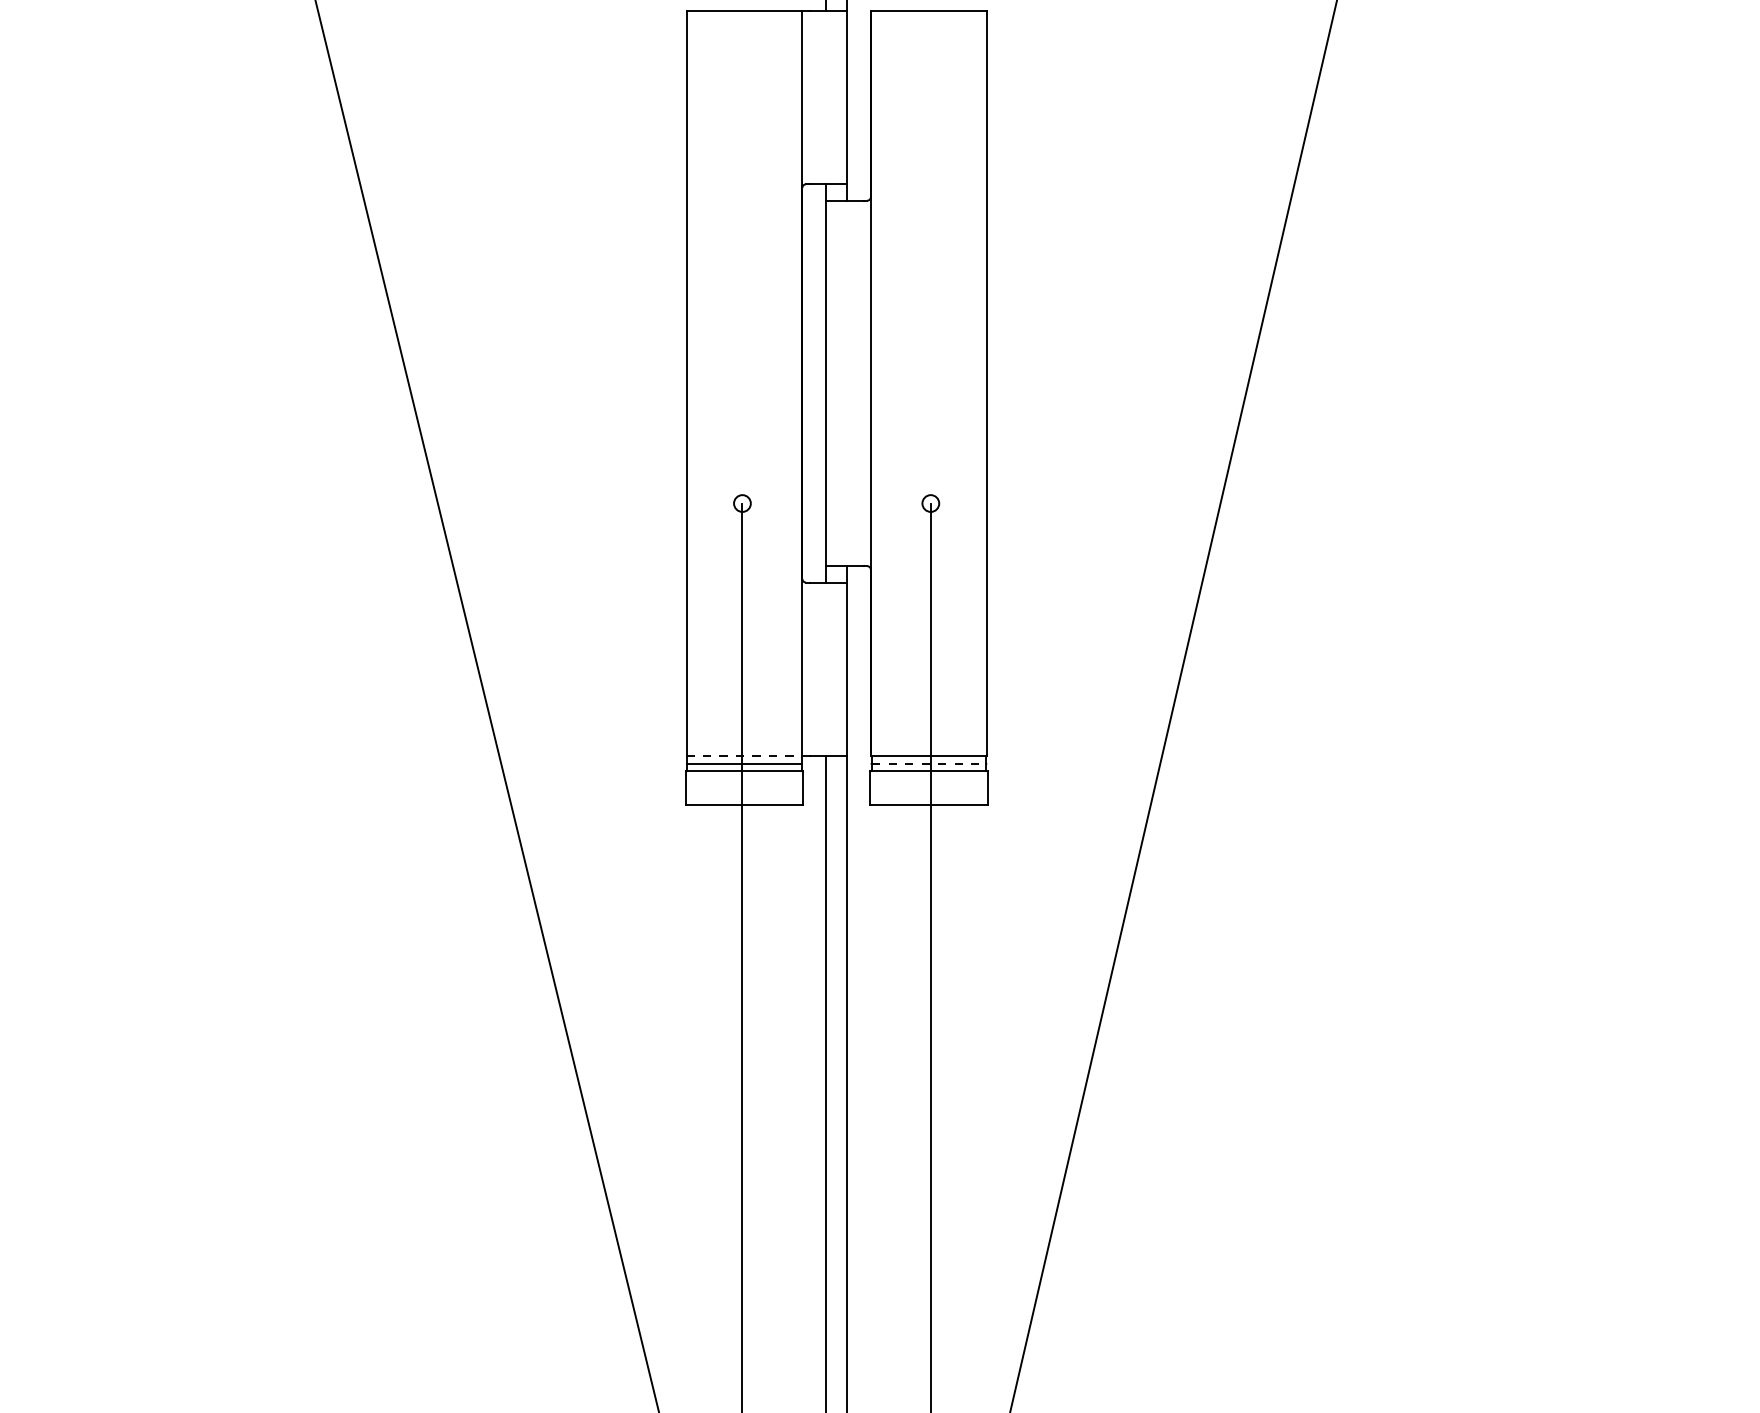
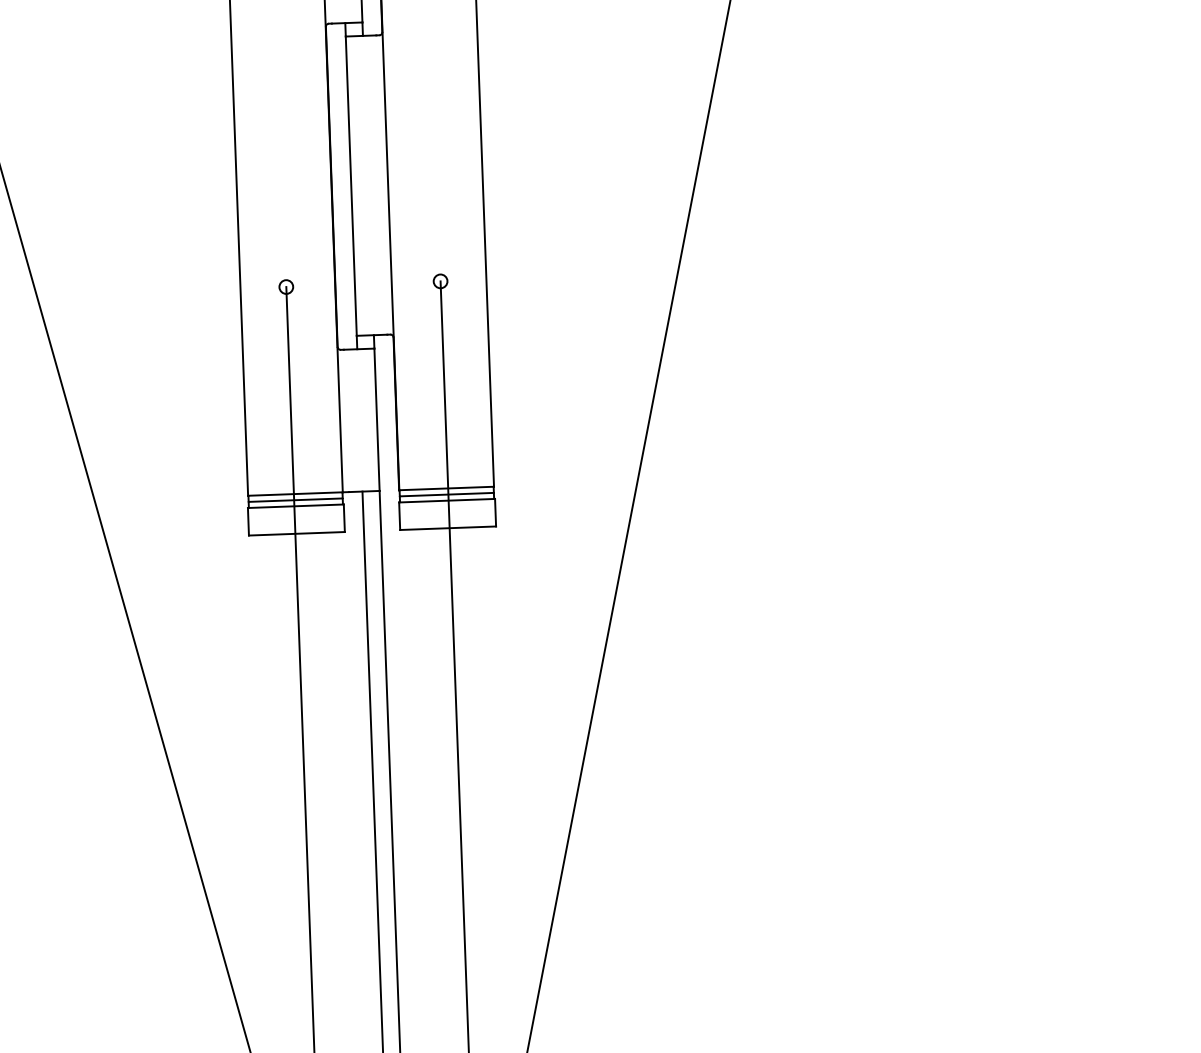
line: (744, 756) -> (295, 494), dashed -> solid
line: (928, 763) -> (446, 494), dashed -> solid

